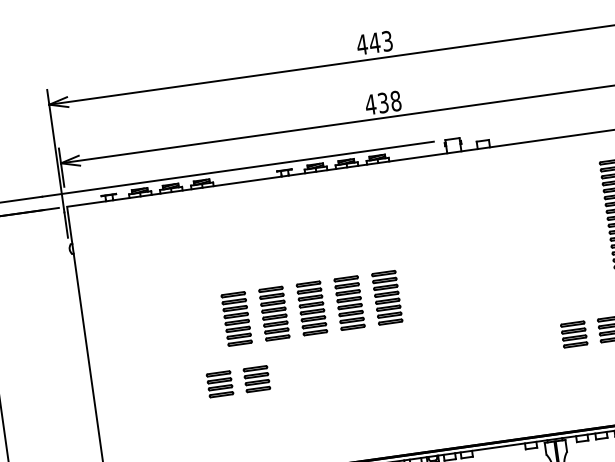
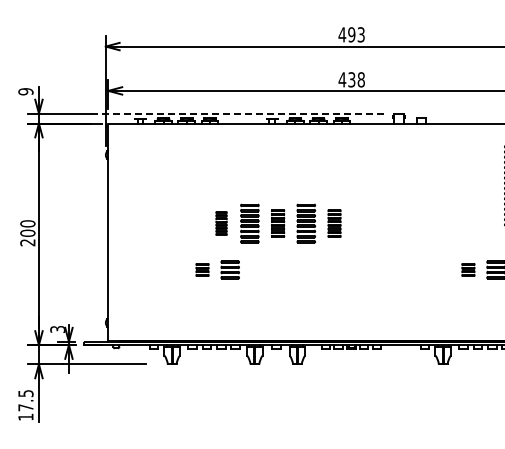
text: (374, 42) -> (351, 34), 443 -> 493
line: (238, 169) -> (238, 113), solid -> dashed
part: (387, 297) -> (334, 223), size x0.7
part: (311, 308) -> (277, 223), size x0.7
part: (236, 318) -> (221, 223), size x0.6
part: (574, 333) -> (468, 269), size x0.7
part: (219, 383) -> (202, 269), size x0.7

